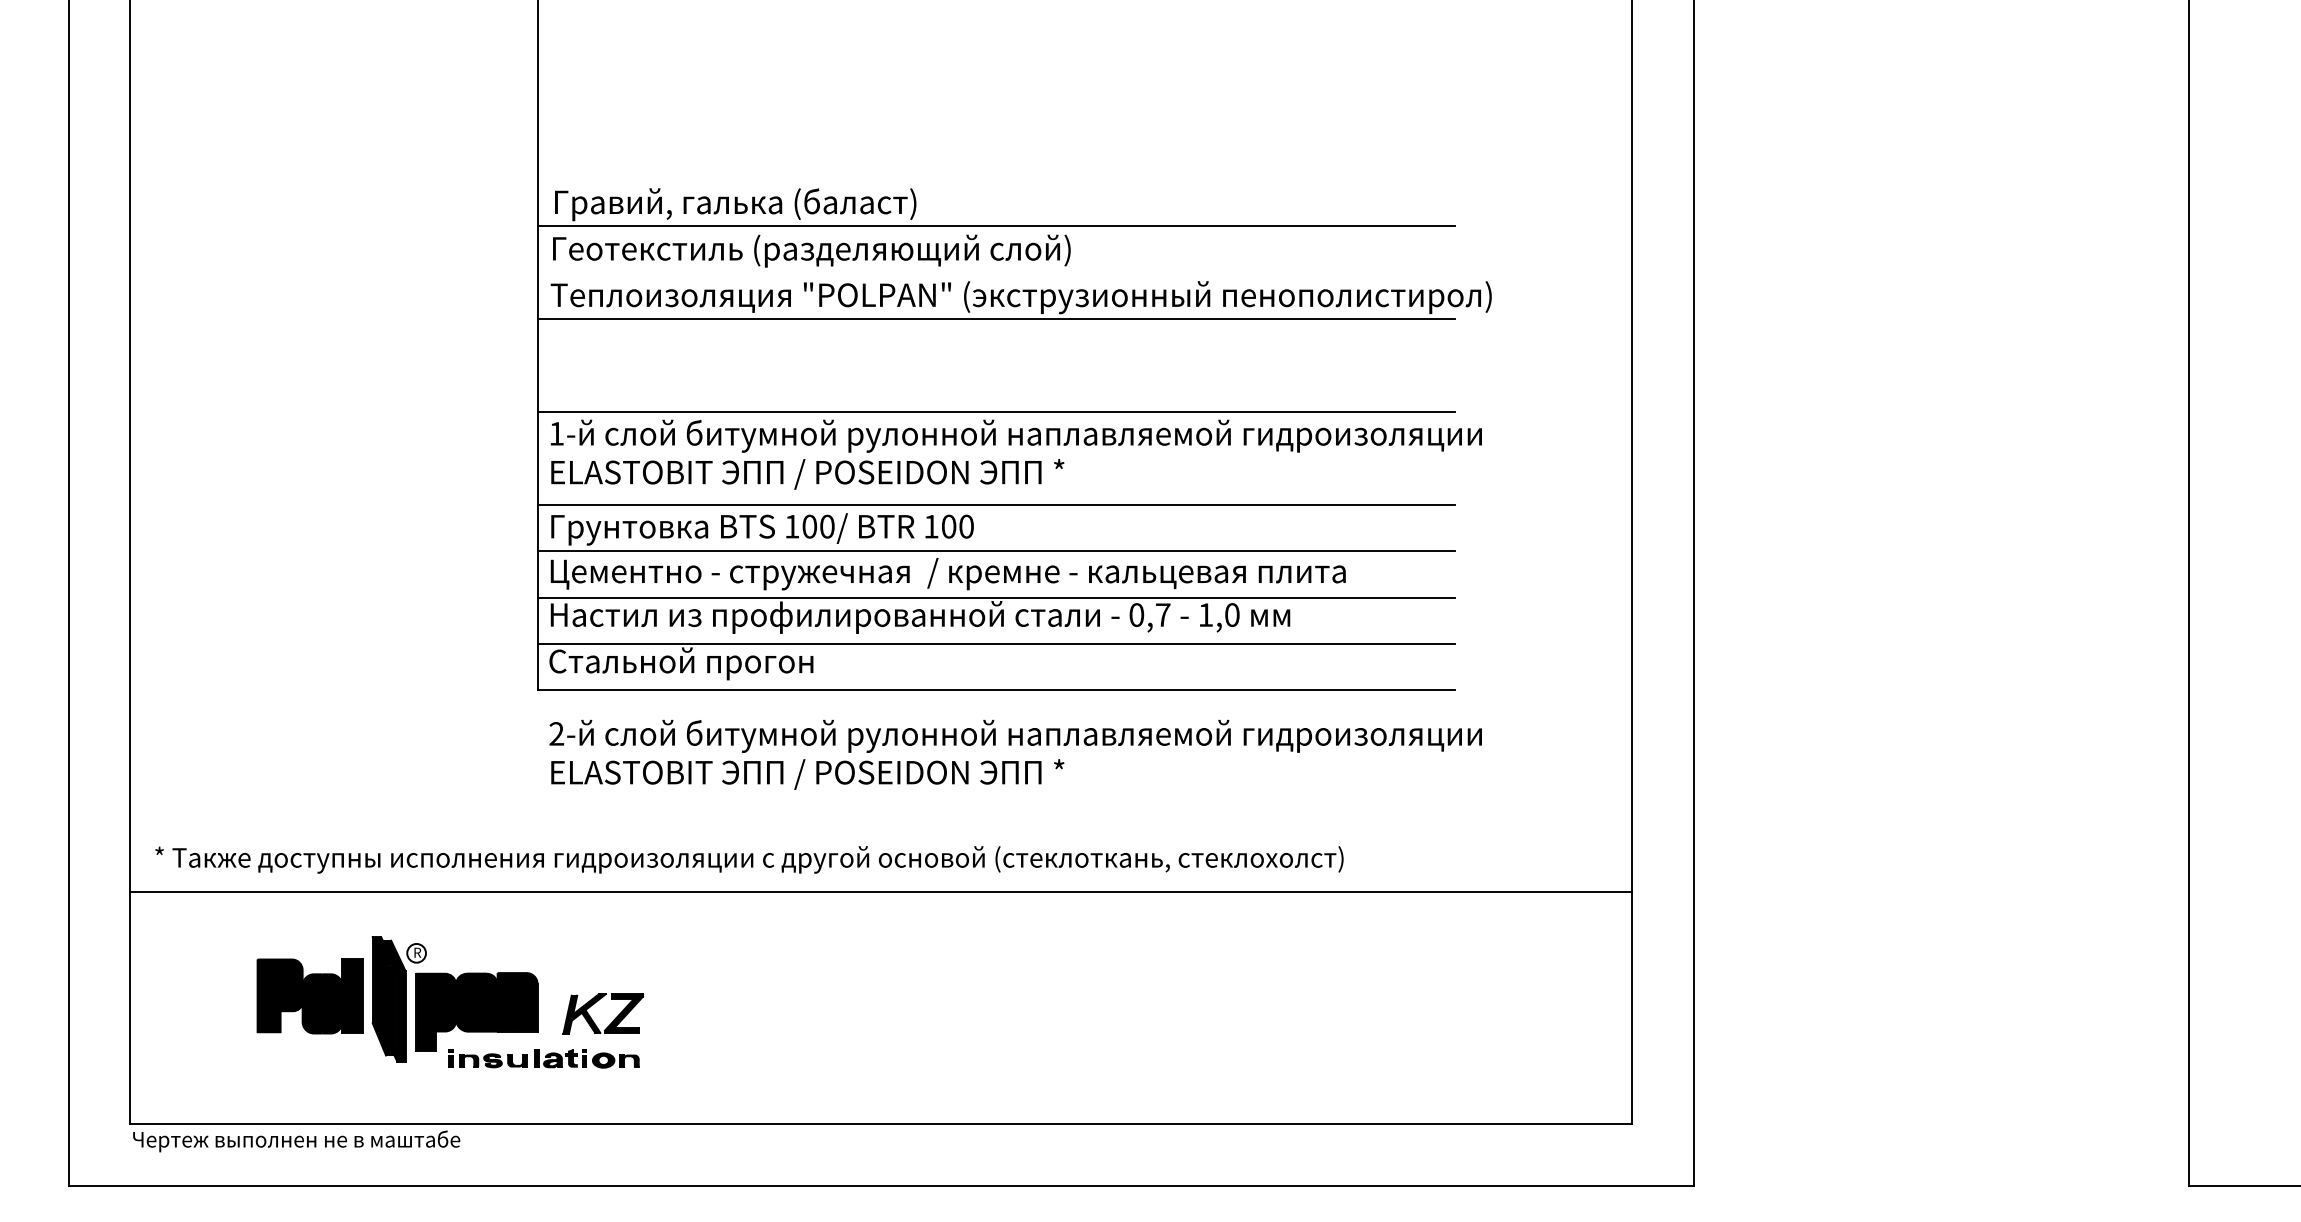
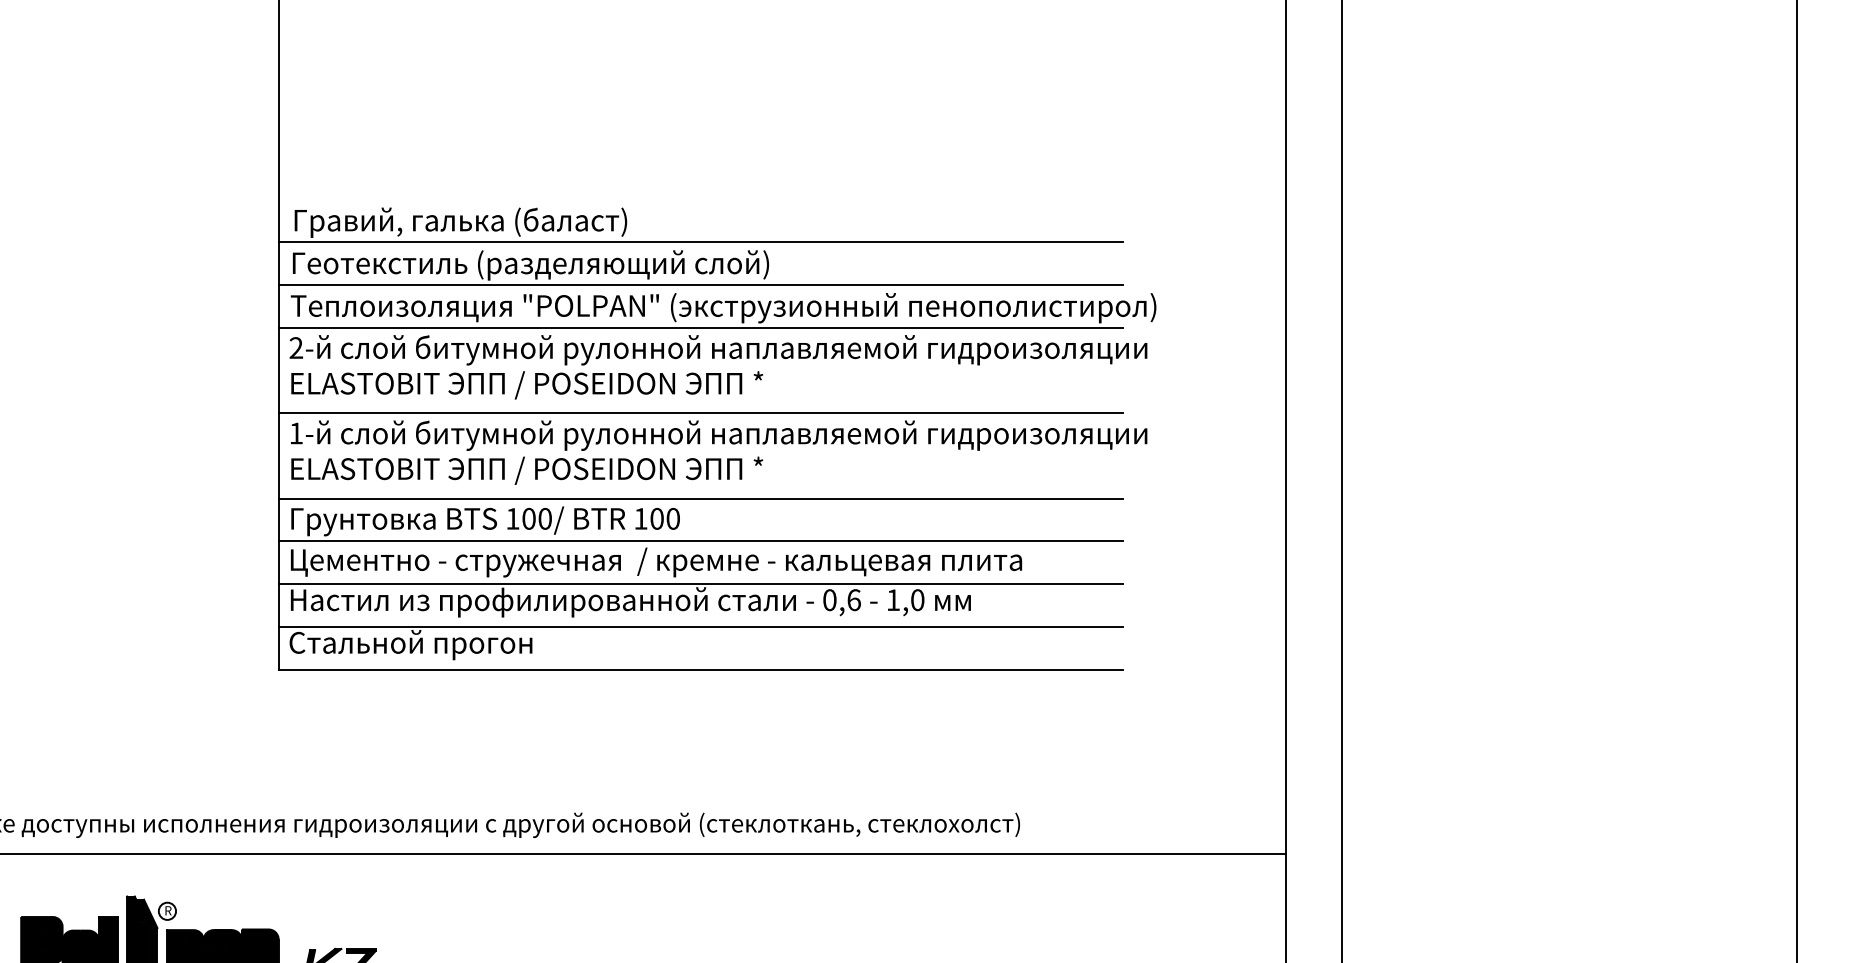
line: (996, 272) -> (700, 285), added
text: (1163, 614) -> (854, 599), 0,7 -> 0,6
text: (1015, 754) -> (718, 366), moved

